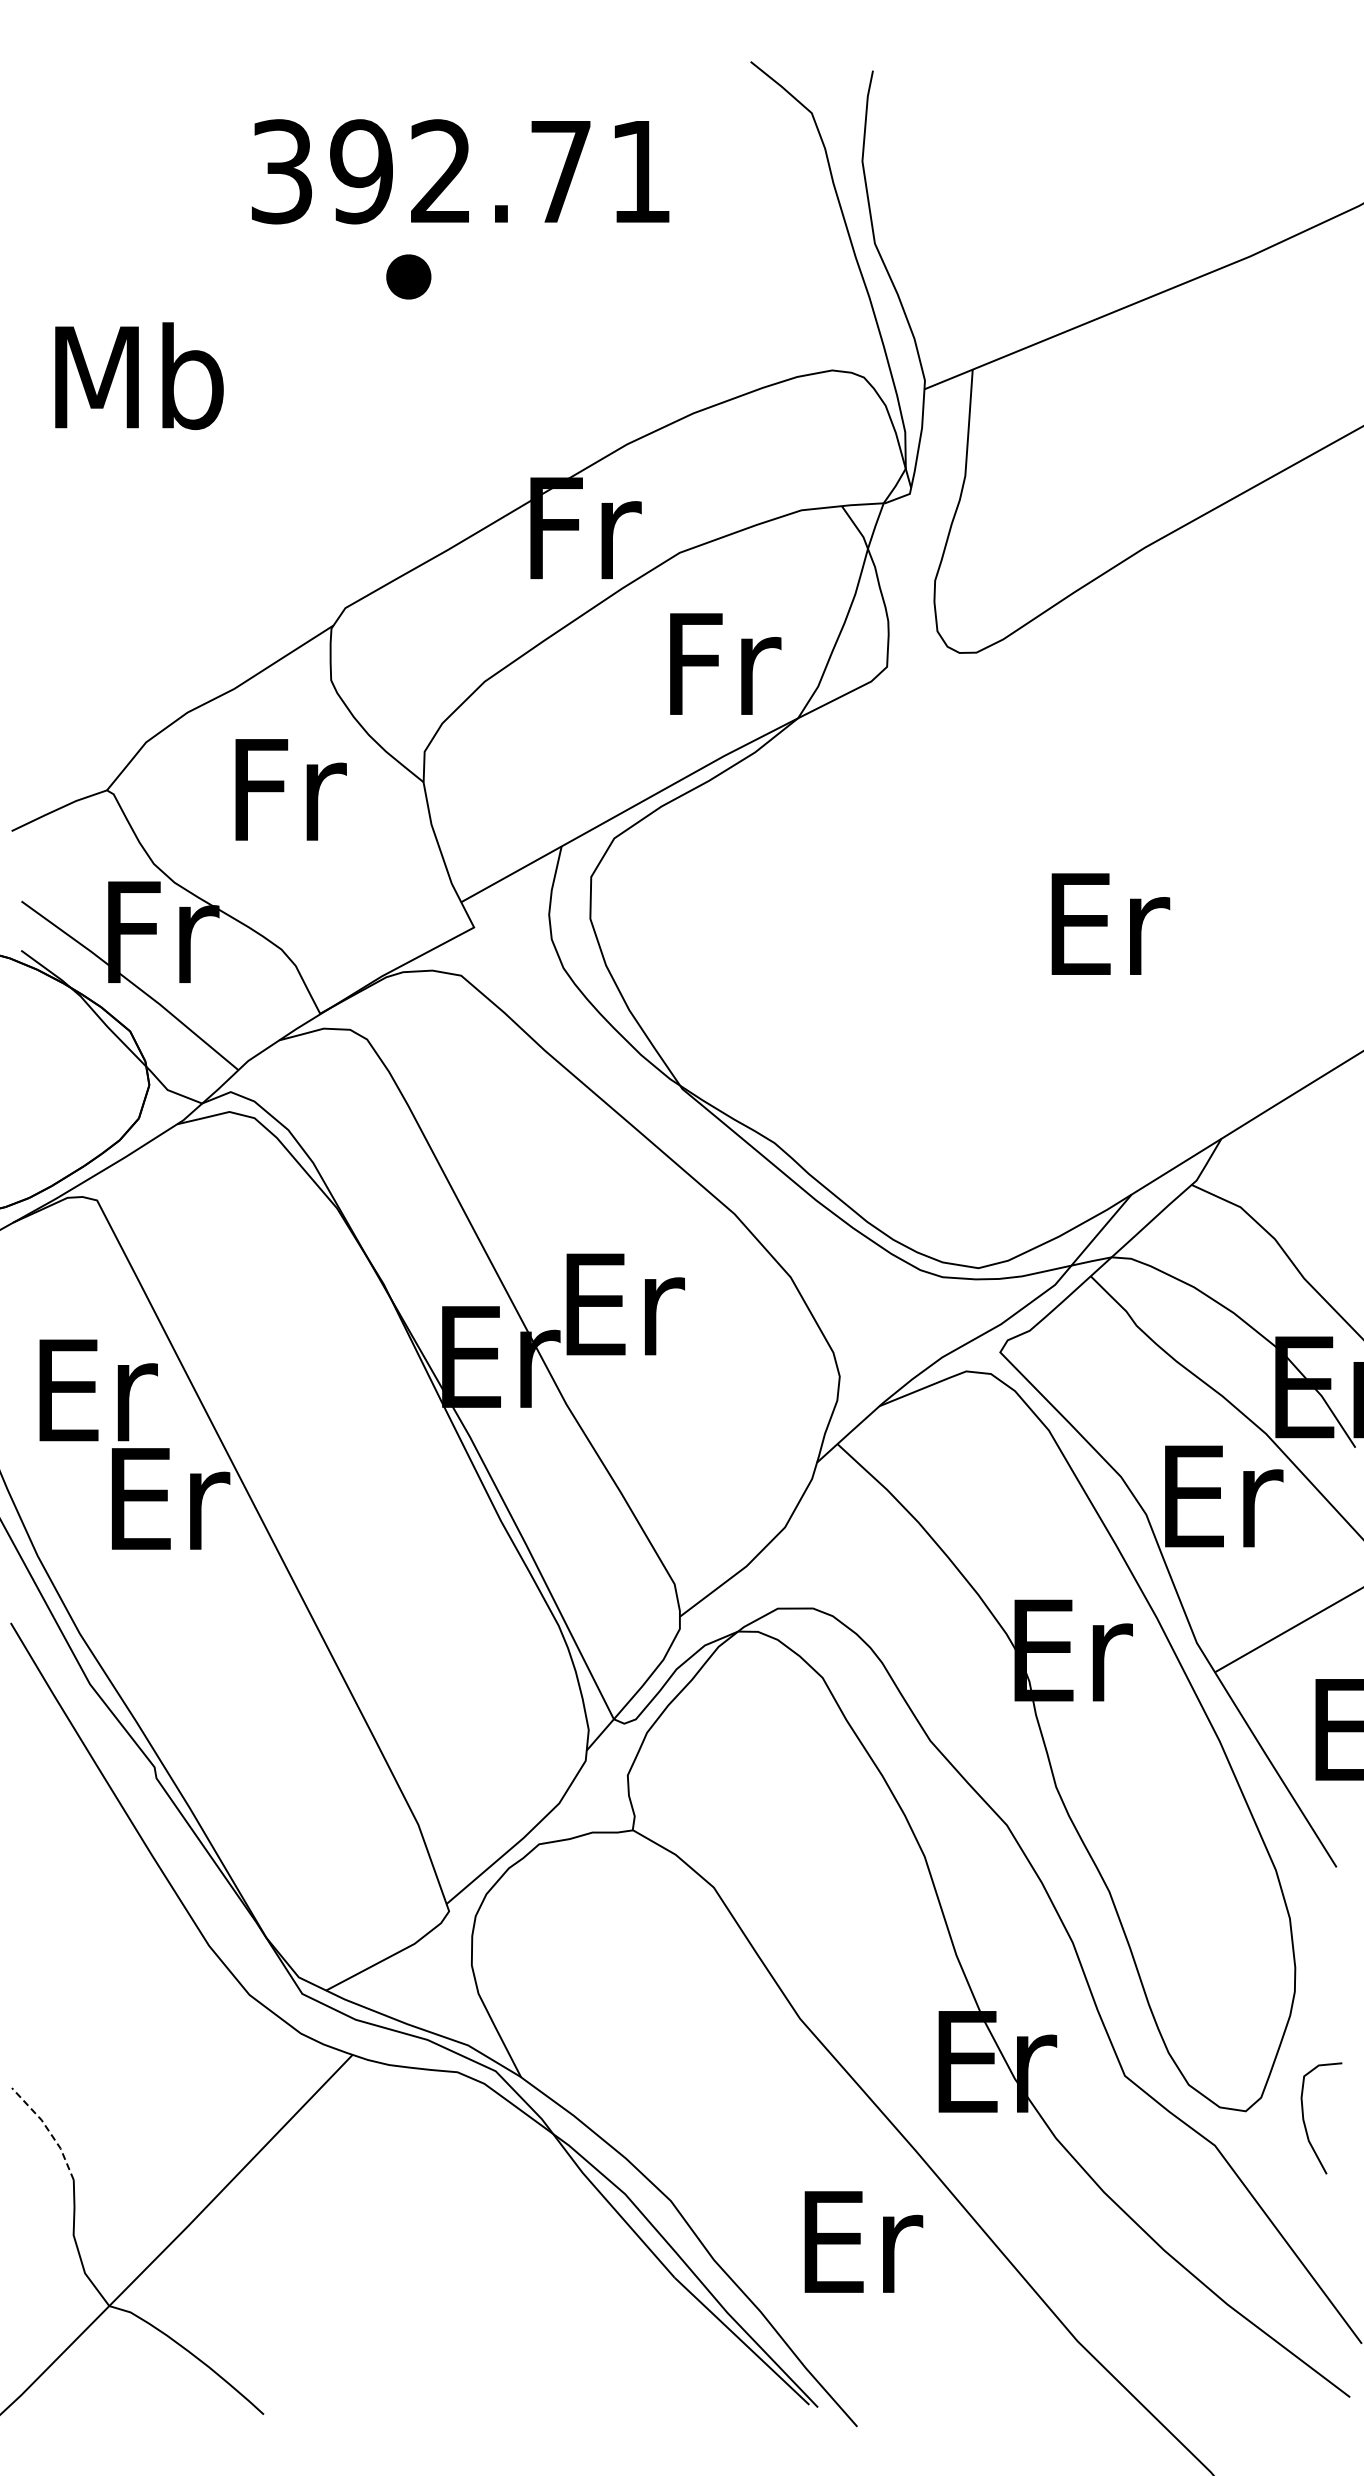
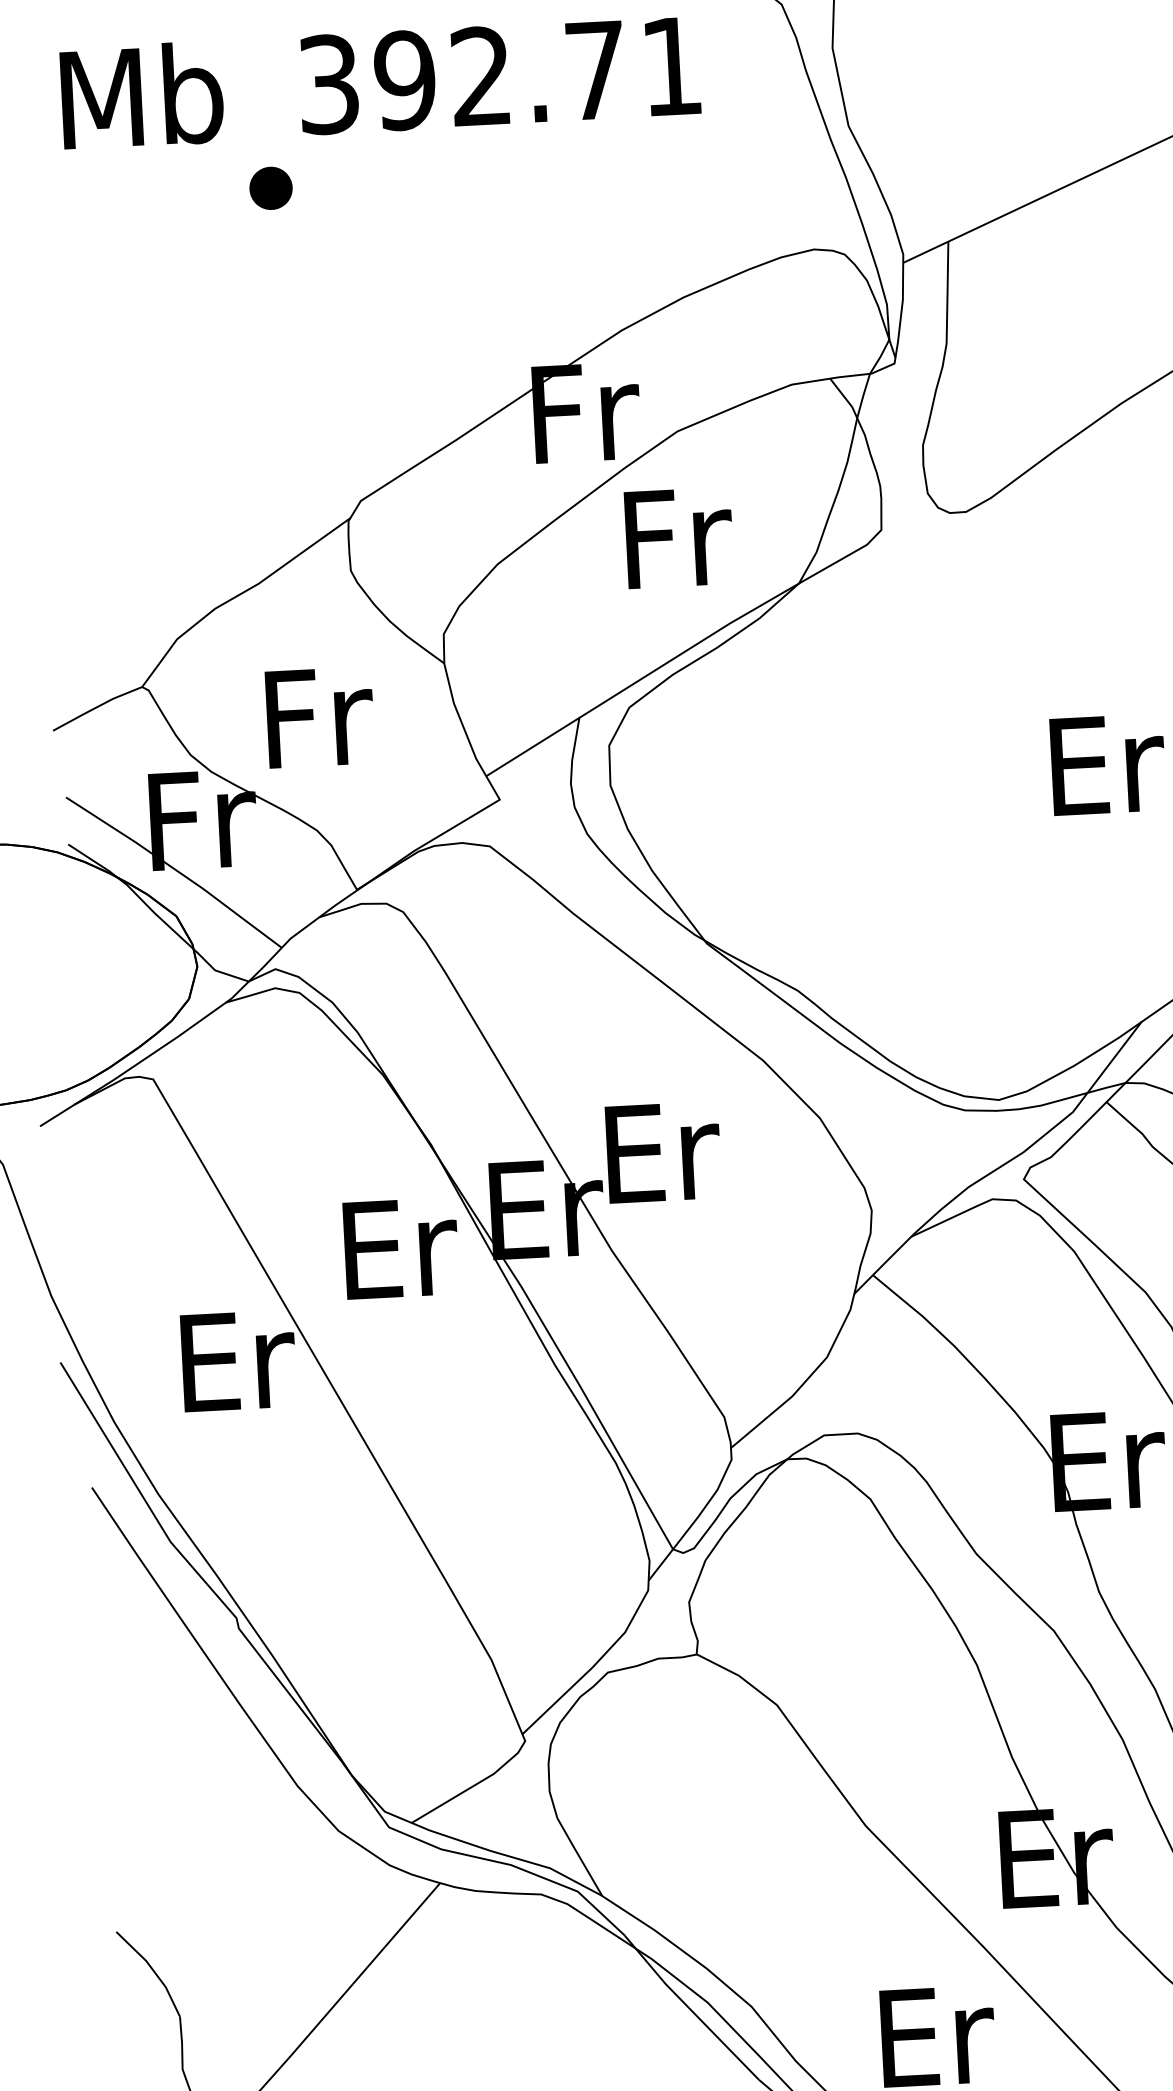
text: (460, 171) -> (499, 75), moved
part: (408, 276) -> (270, 187), moved
text: (139, 376) -> (142, 95), moved
text: (725, 663) -> (679, 537), moved
text: (290, 789) -> (319, 717), moved
text: (98, 1390) -> (401, 1248), moved
line: (48, 2130) -> (153, 1970), dashed -> solid

